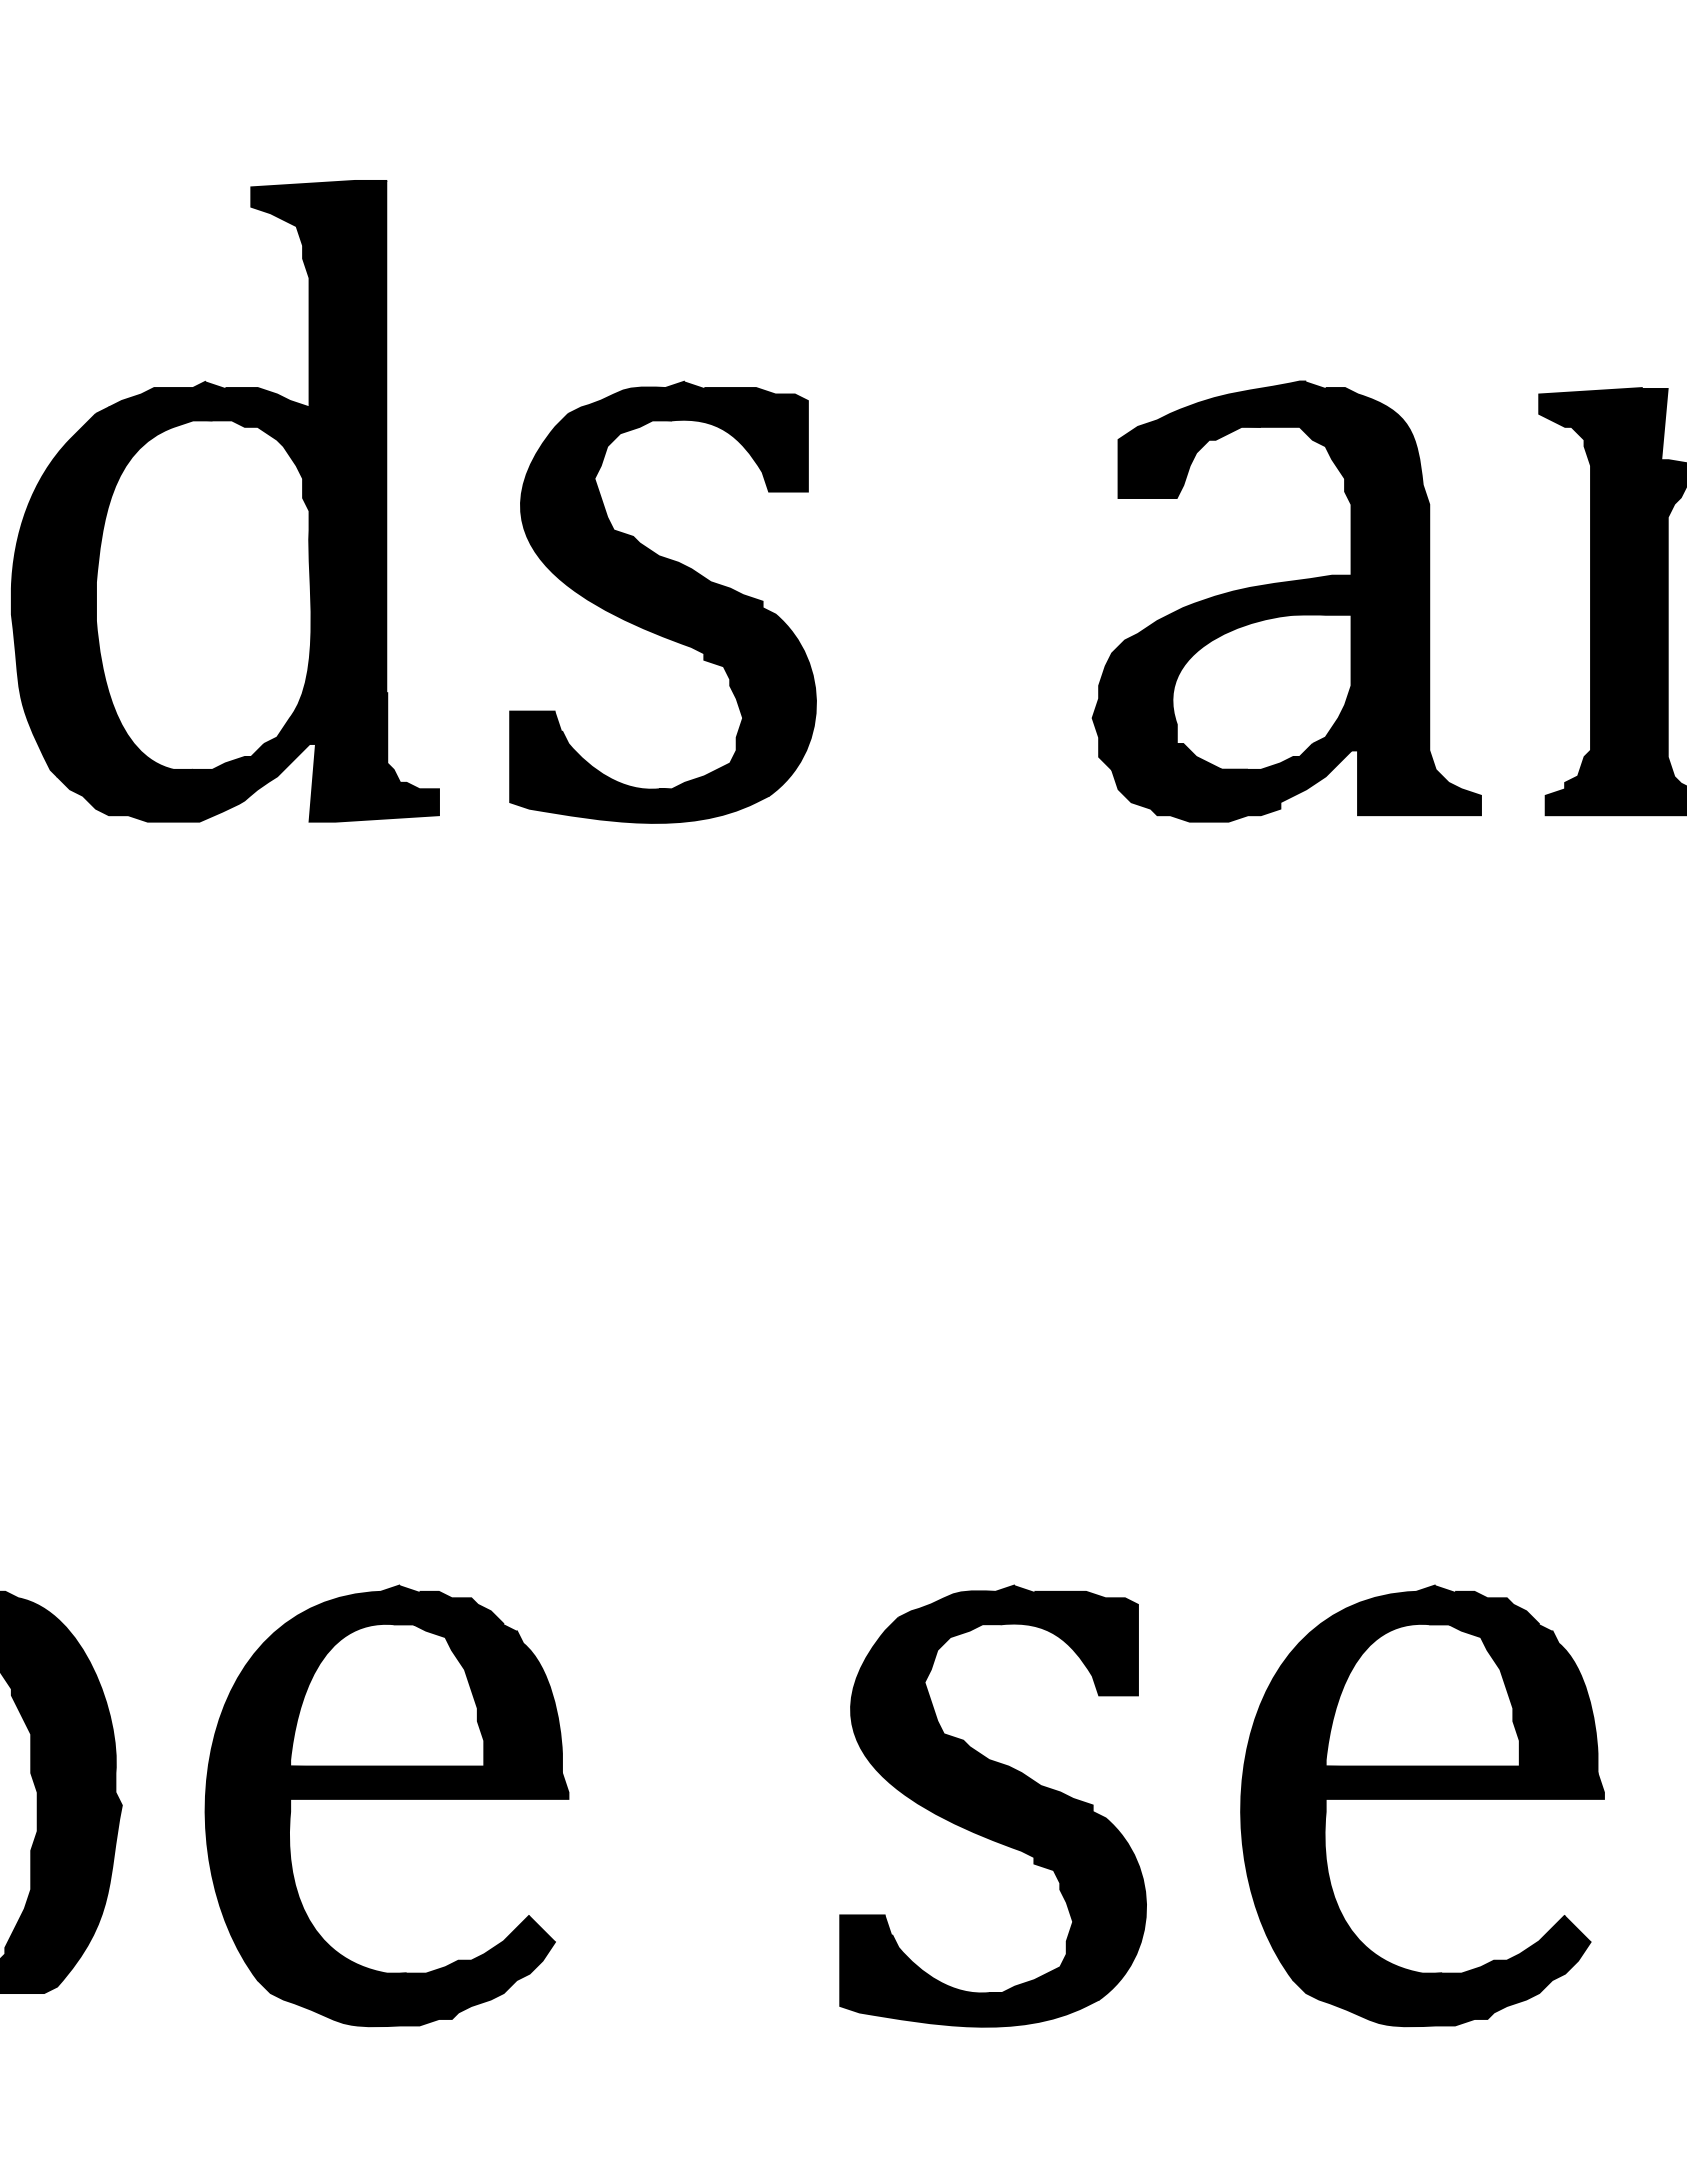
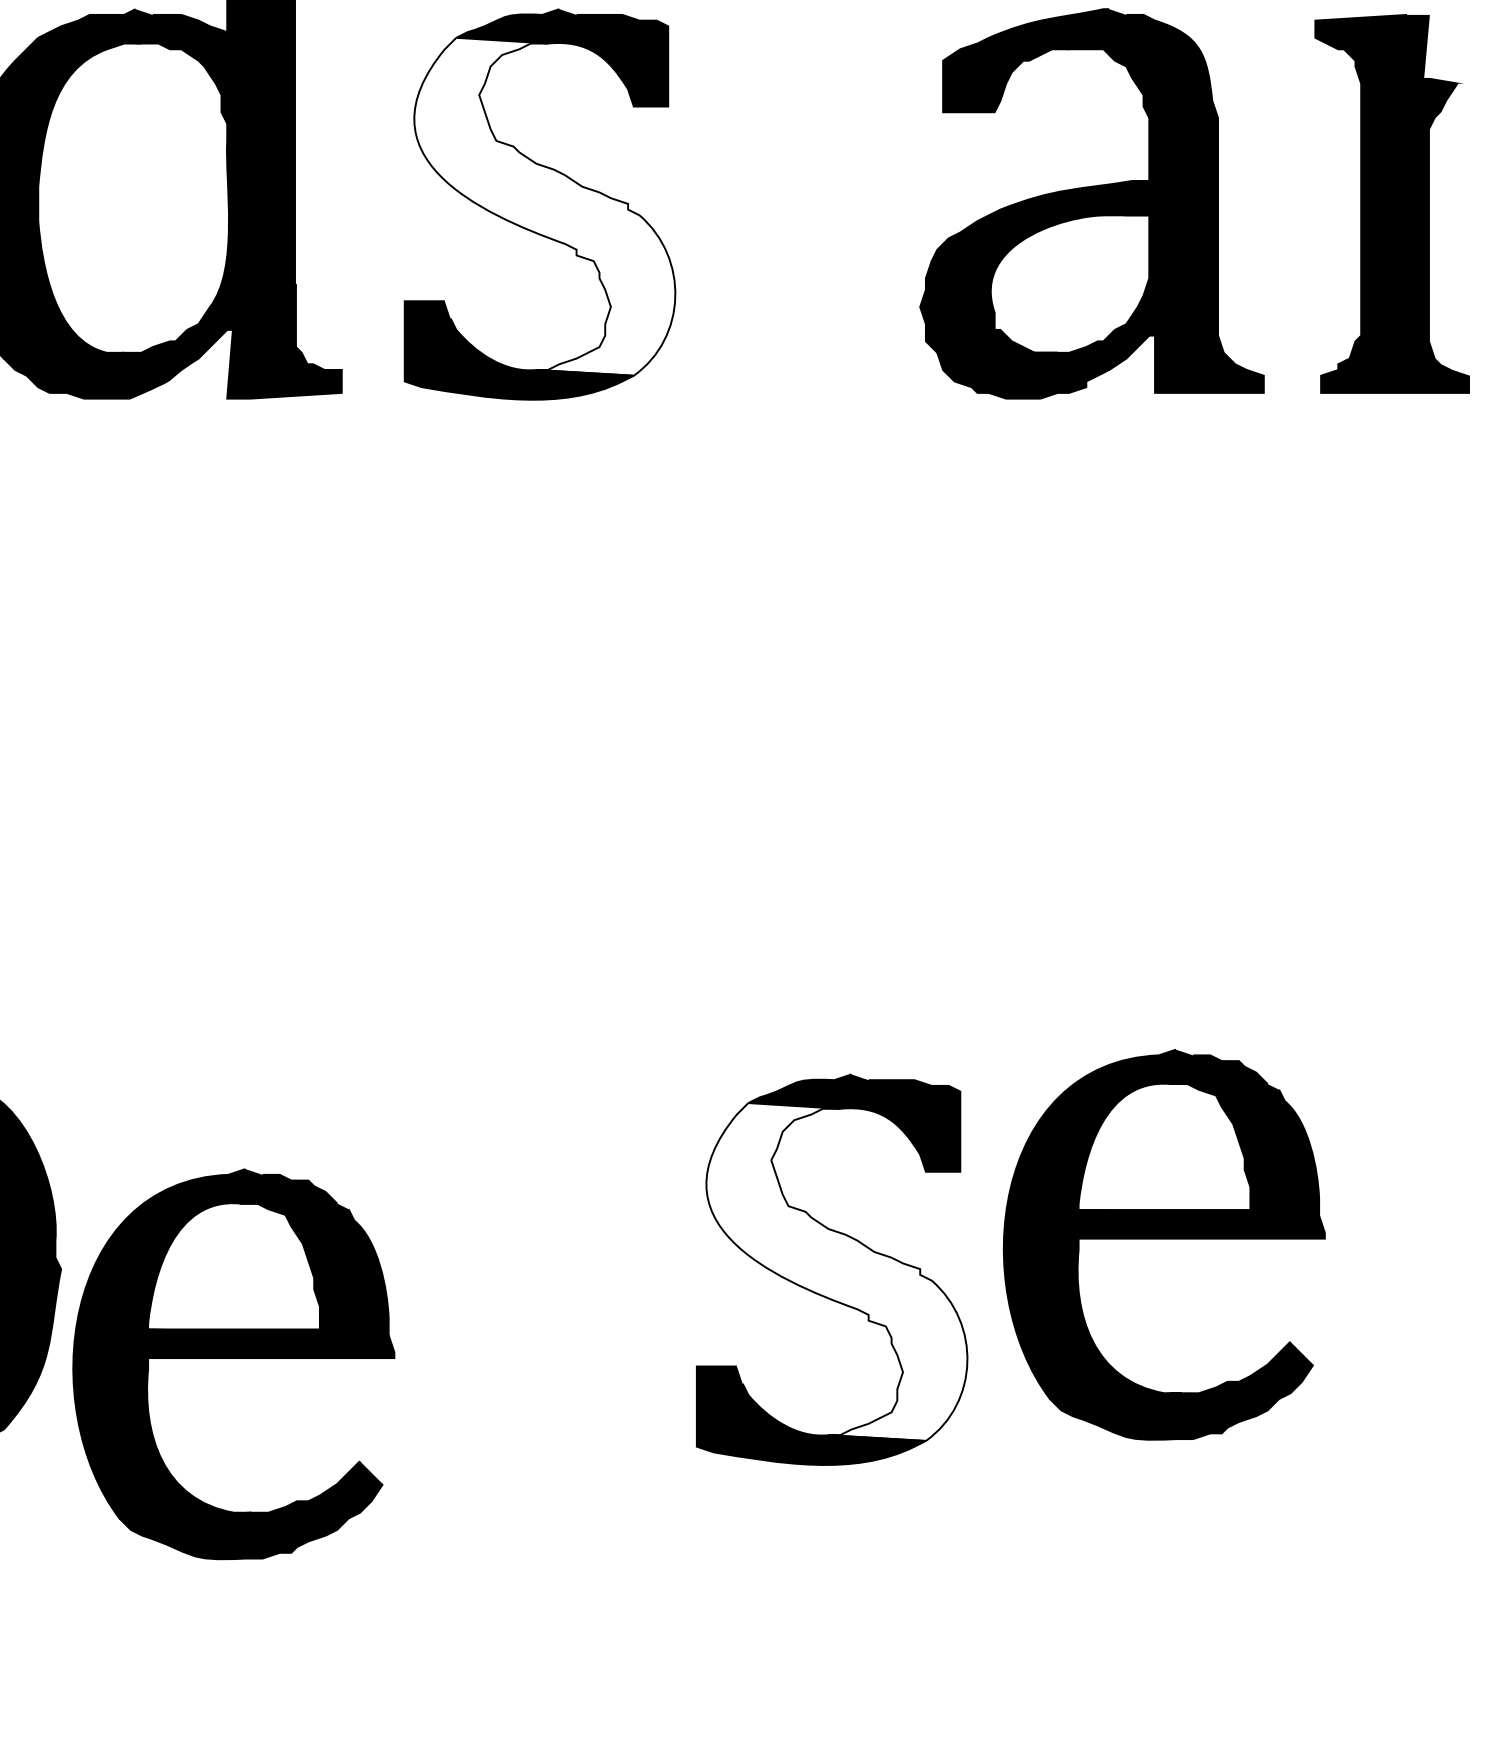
fill: (668, 604) -> (544, 206), removed
part: (386, 1805) -> (233, 1363), moved
part: (1422, 1805) -> (1164, 1244), moved
fill: (998, 1808) -> (836, 1271), removed

